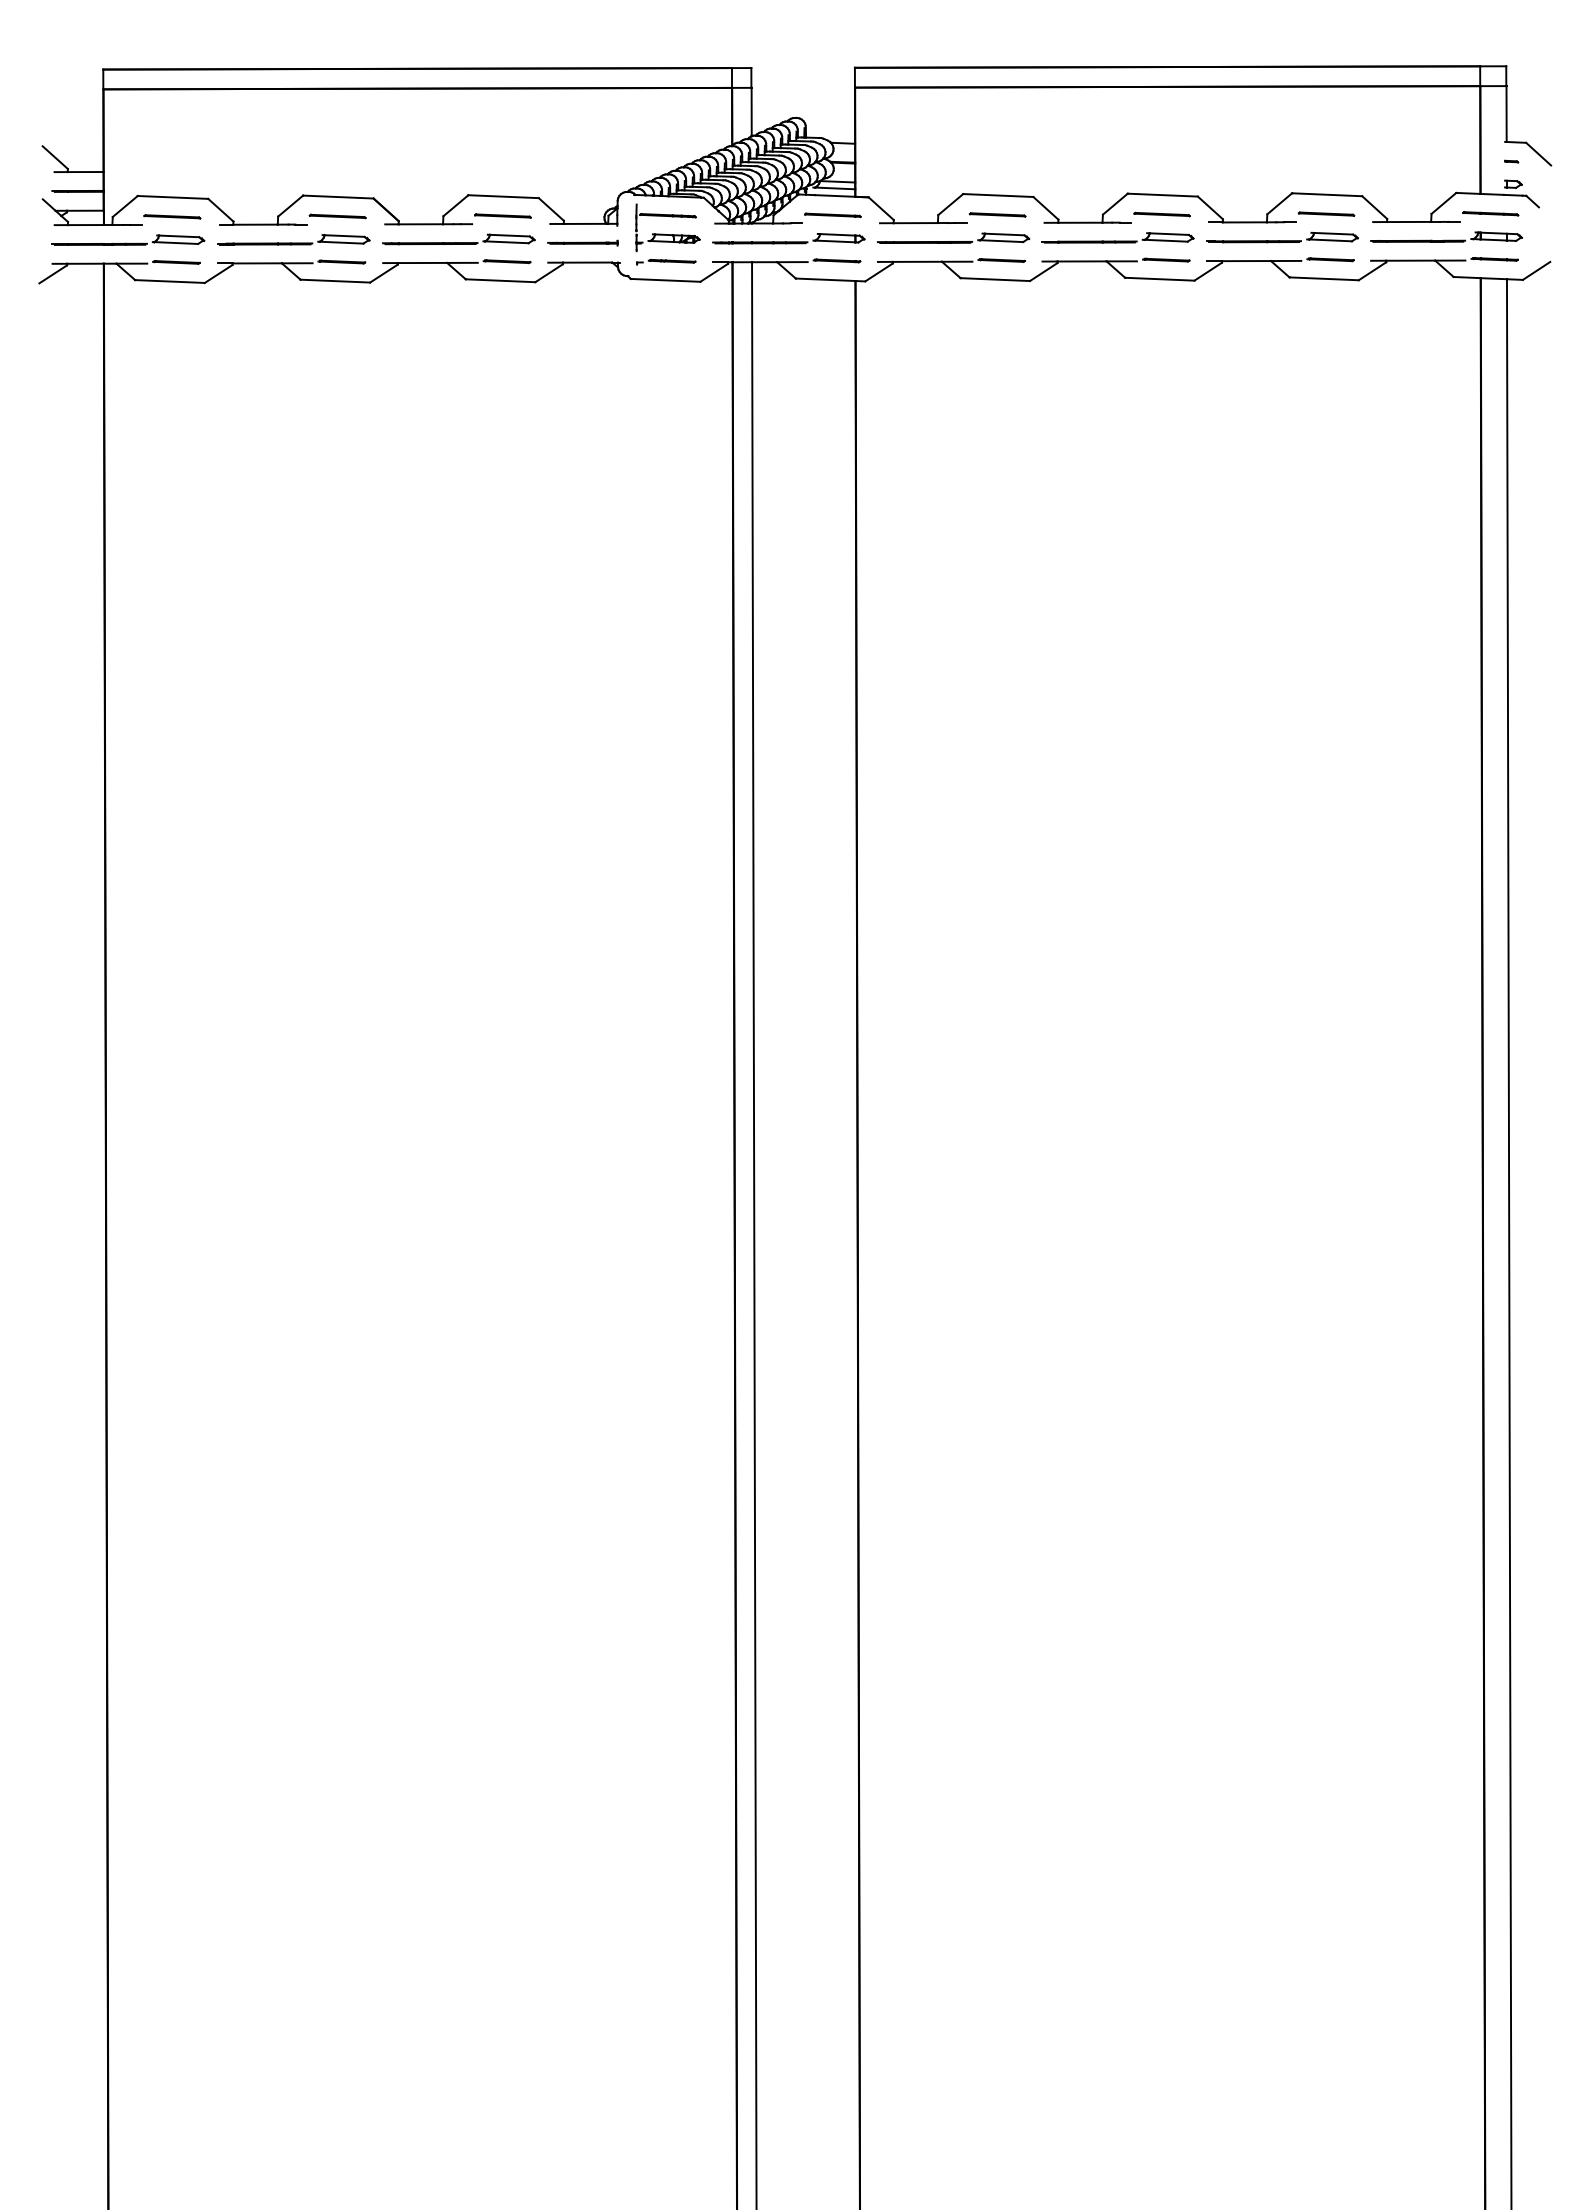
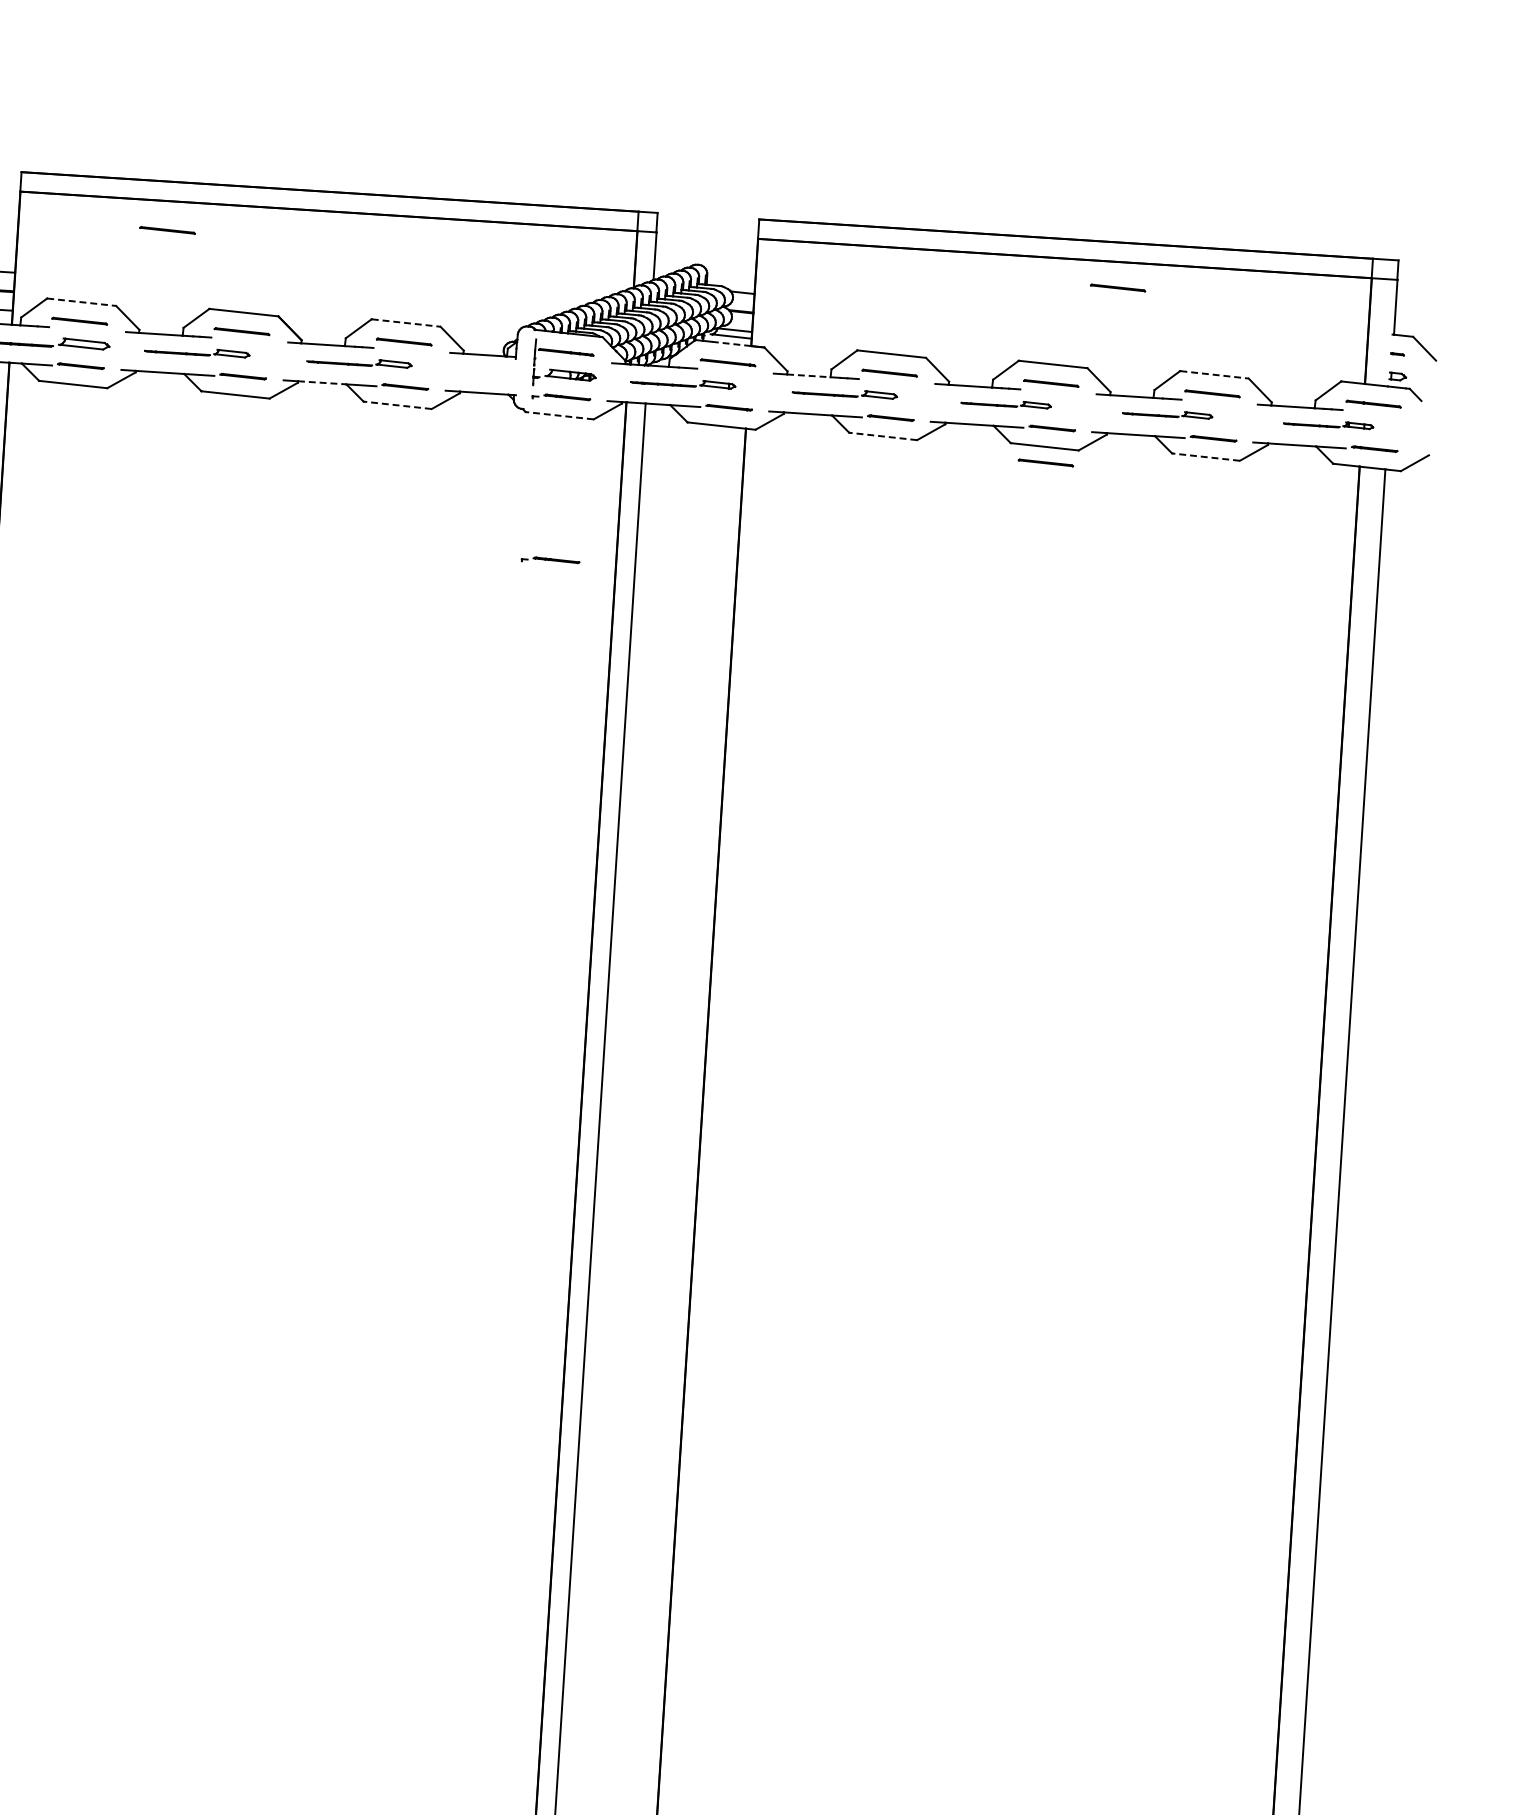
line: (1223, 112) -> (1118, 287), added
line: (255, 118) -> (167, 230), added
line: (1327, 194) -> (1214, 374), solid -> dashed
line: (504, 196) -> (407, 322), solid -> dashed
line: (835, 196) -> (731, 344), solid -> dashed
line: (173, 197) -> (82, 302), solid -> dashed
line: (916, 223) -> (809, 376), solid -> dashed
part: (1446, 236) -> (1328, 423), size x0.6
part: (953, 237) -> (844, 392), size x0.7
part: (1117, 237) -> (1005, 403), size x0.6
part: (1282, 237) -> (1167, 413), size x0.6
part: (788, 238) -> (682, 382), size x0.7
part: (293, 239) -> (197, 351), size x0.7
part: (458, 239) -> (359, 362), size x0.7
part: (582, 242) -> (480, 373), removed
line: (422, 263) -> (322, 383), solid -> dashed
line: (1324, 278) -> (1206, 456), solid -> dashed
line: (995, 279) -> (883, 436), solid -> dashed
line: (500, 280) -> (397, 405), solid -> dashed
line: (665, 280) -> (559, 415), solid -> dashed
line: (1161, 295) -> (1045, 462), added
part: (666, 427) -> (550, 560), added

